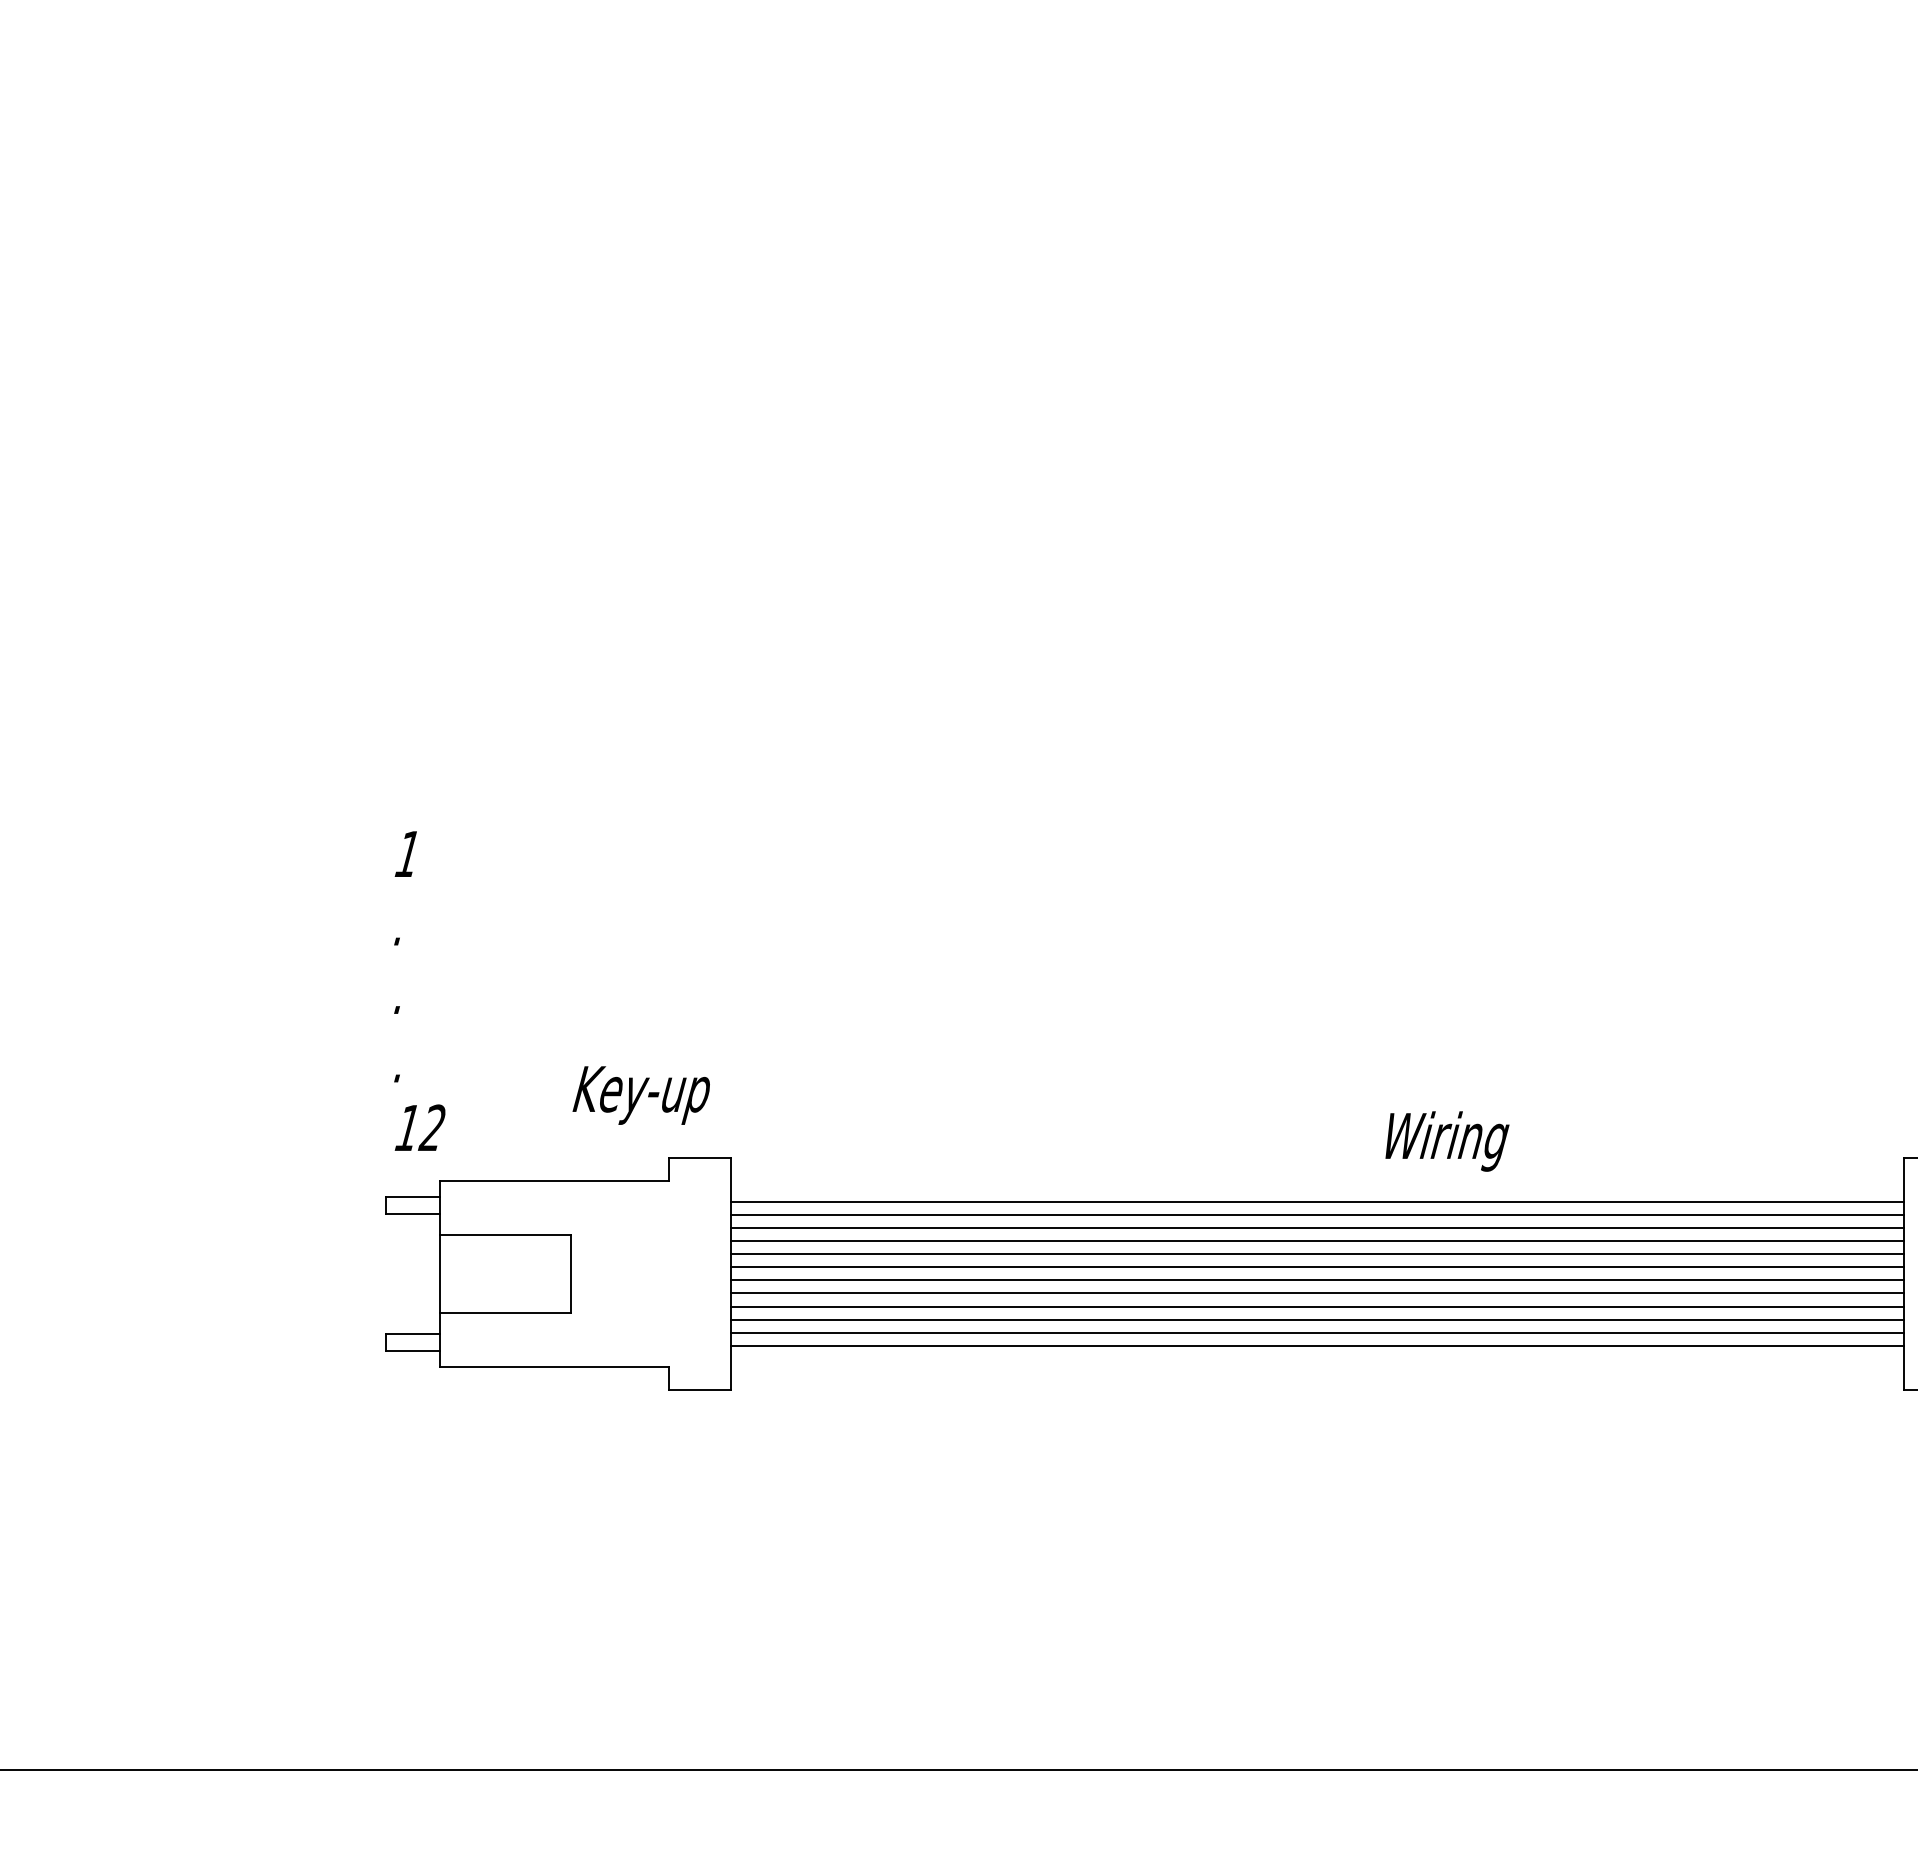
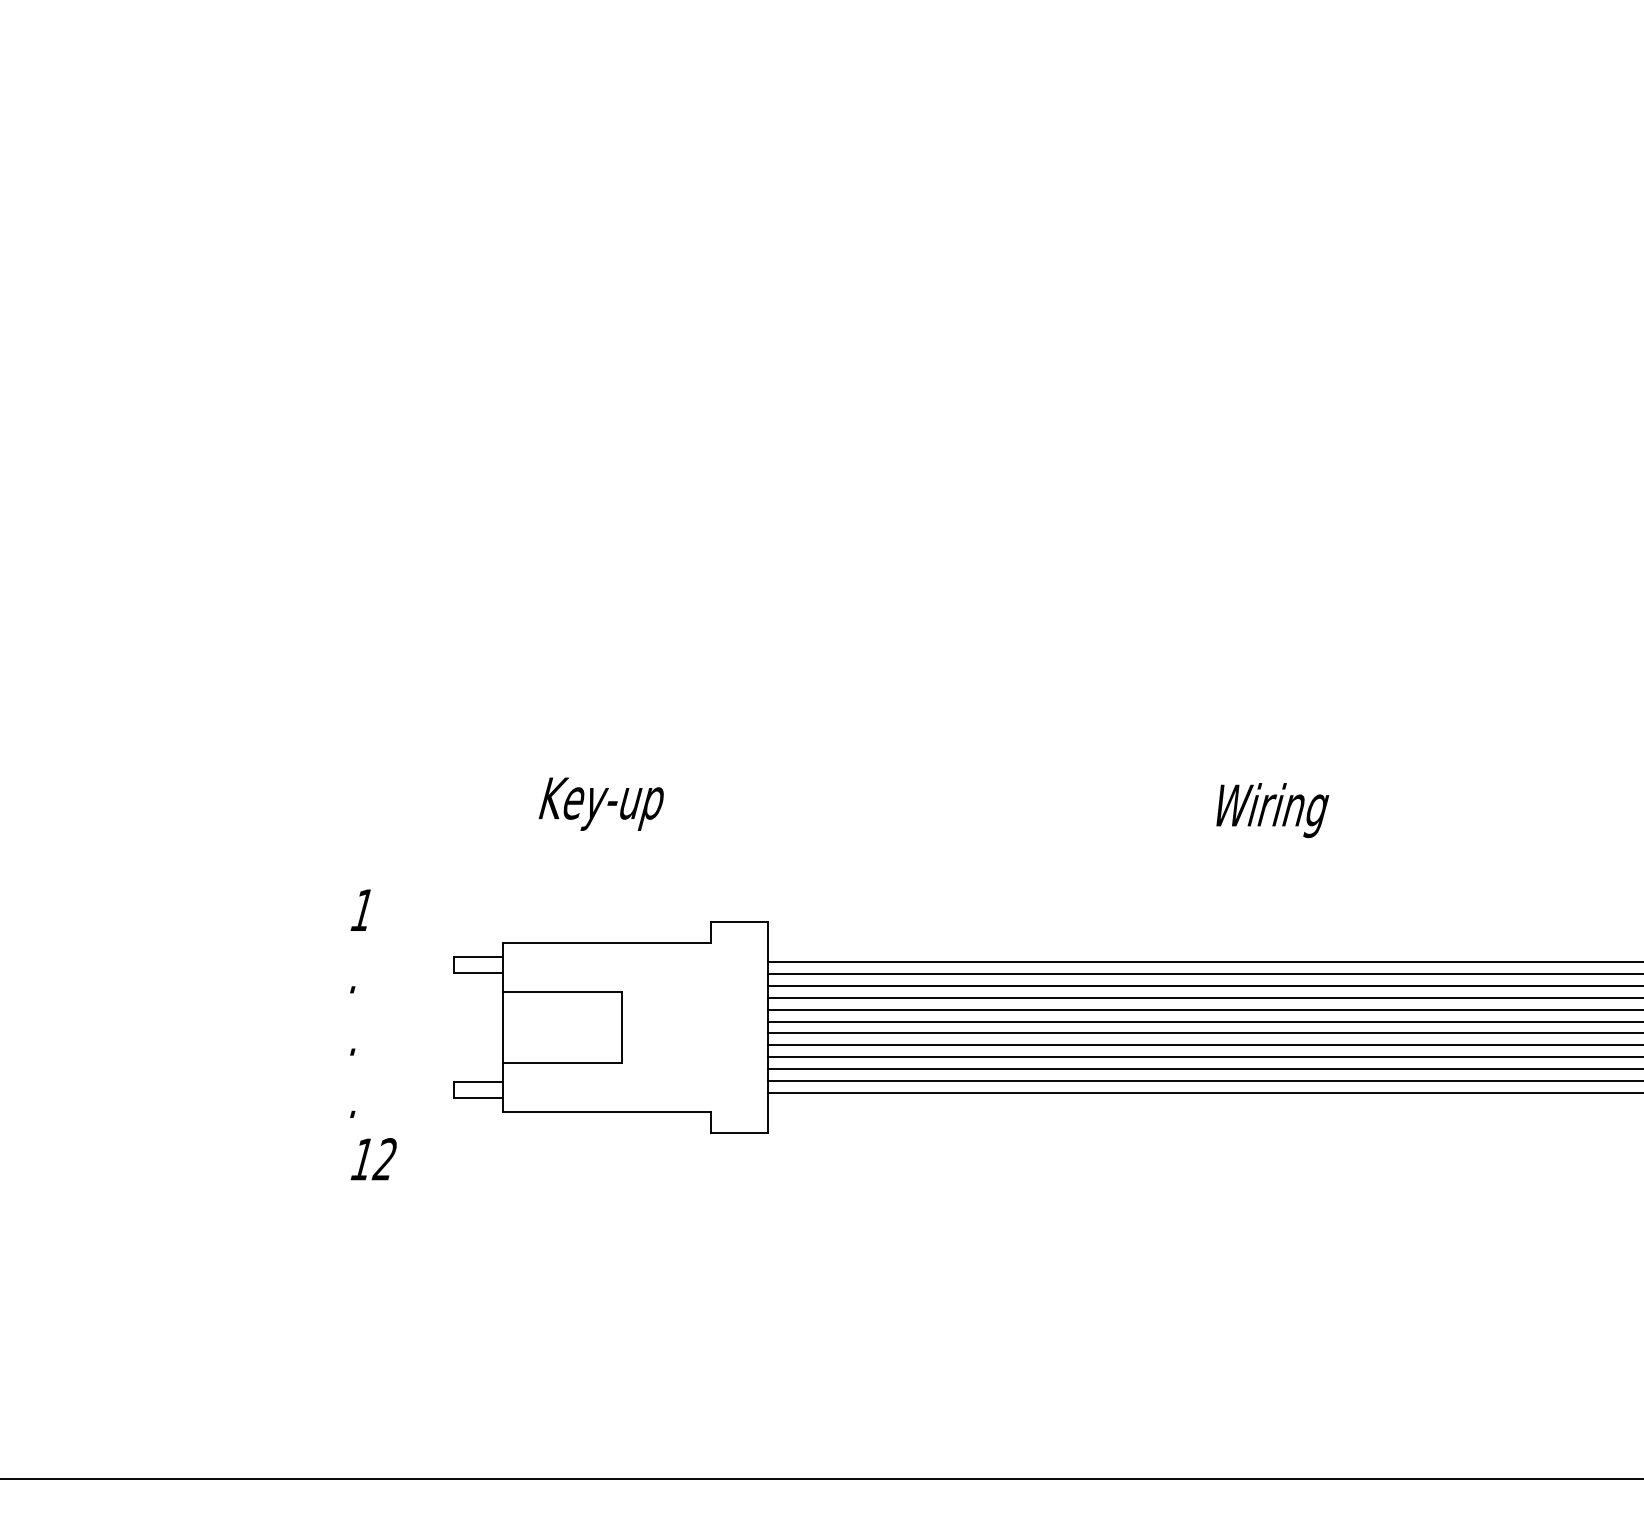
text: (419, 990) -> (373, 1034), moved
text: (640, 1095) -> (600, 804), moved
text: (1447, 1141) -> (1272, 810), moved

